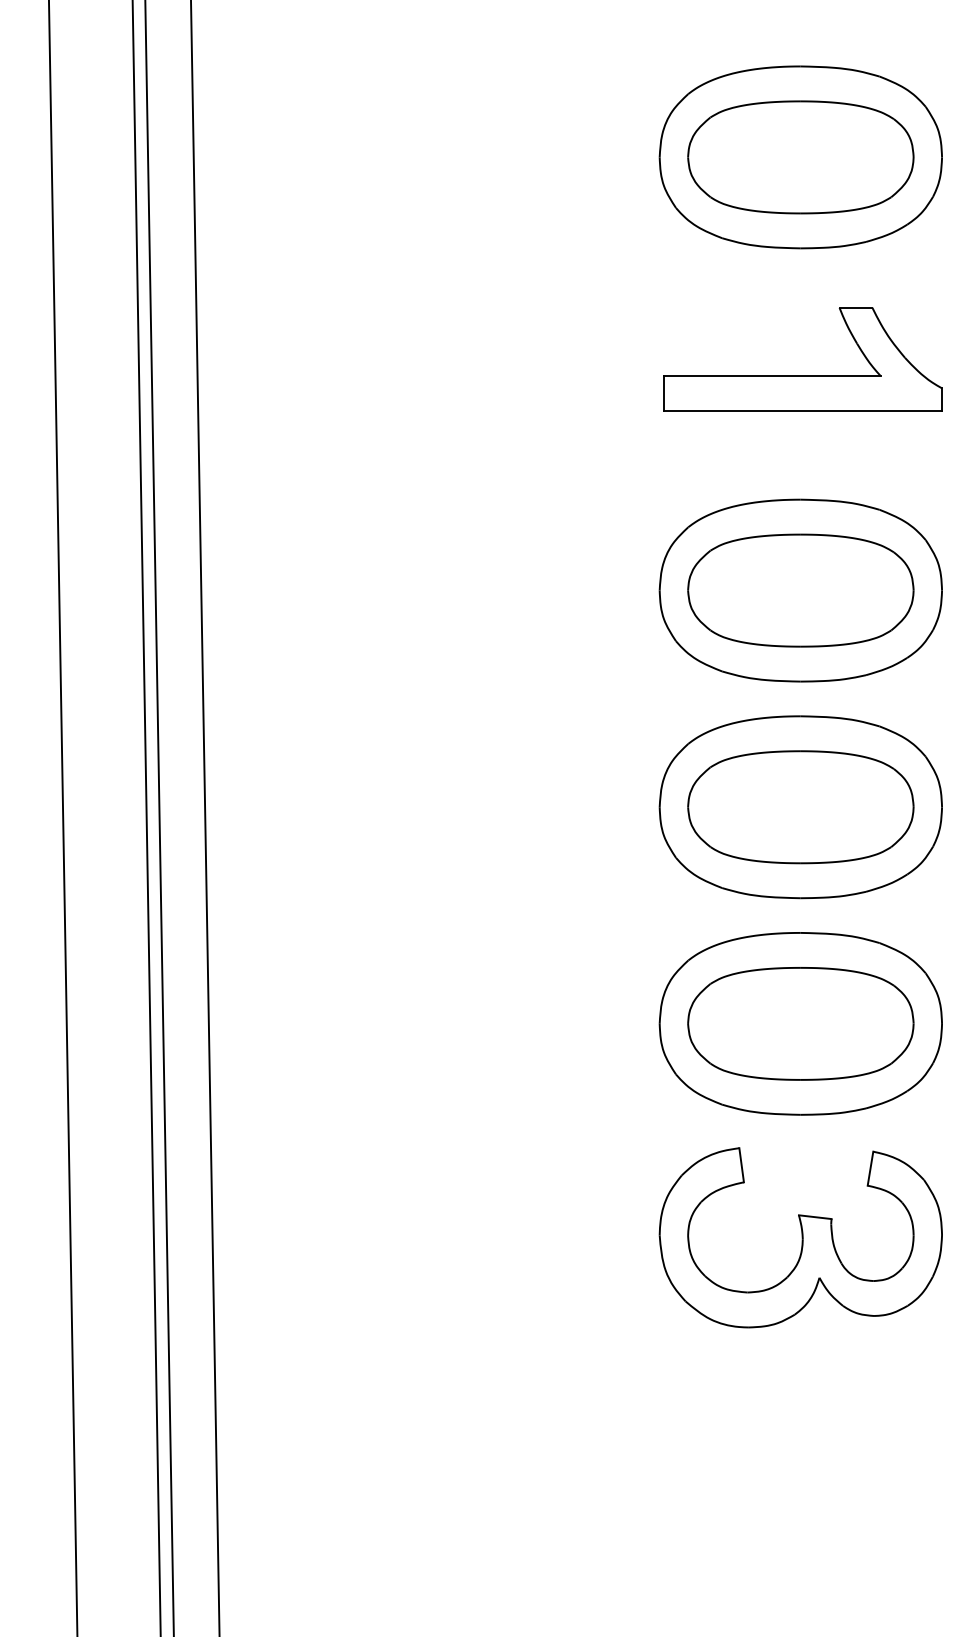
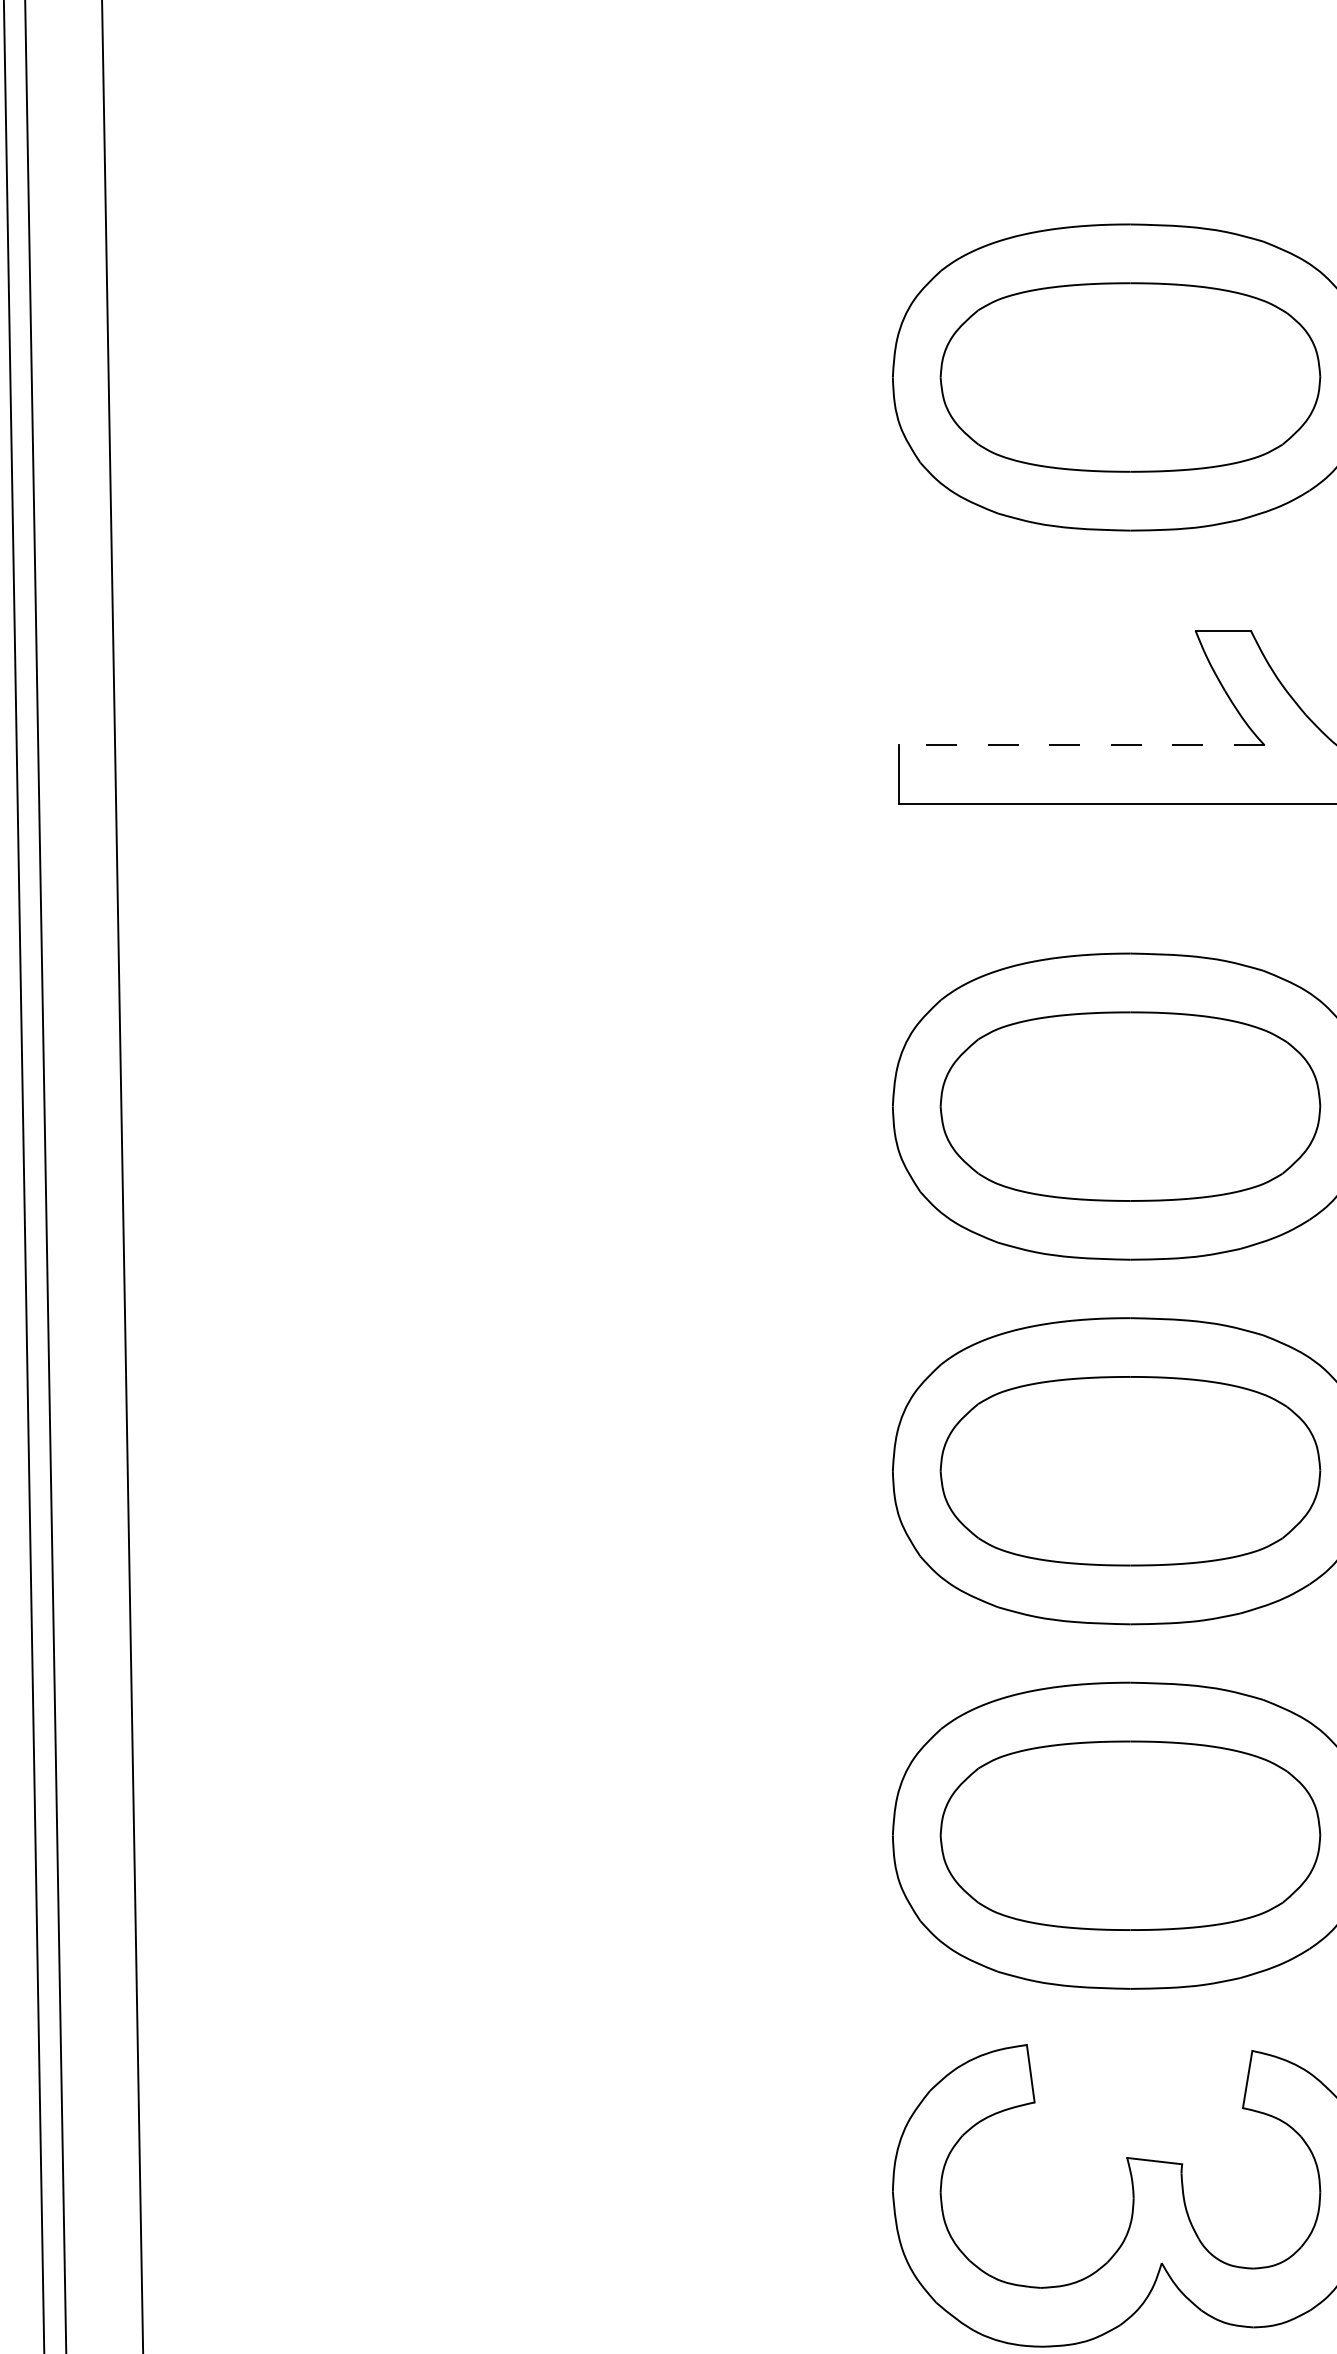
line: (771, 375) -> (1081, 744), solid -> dashed

